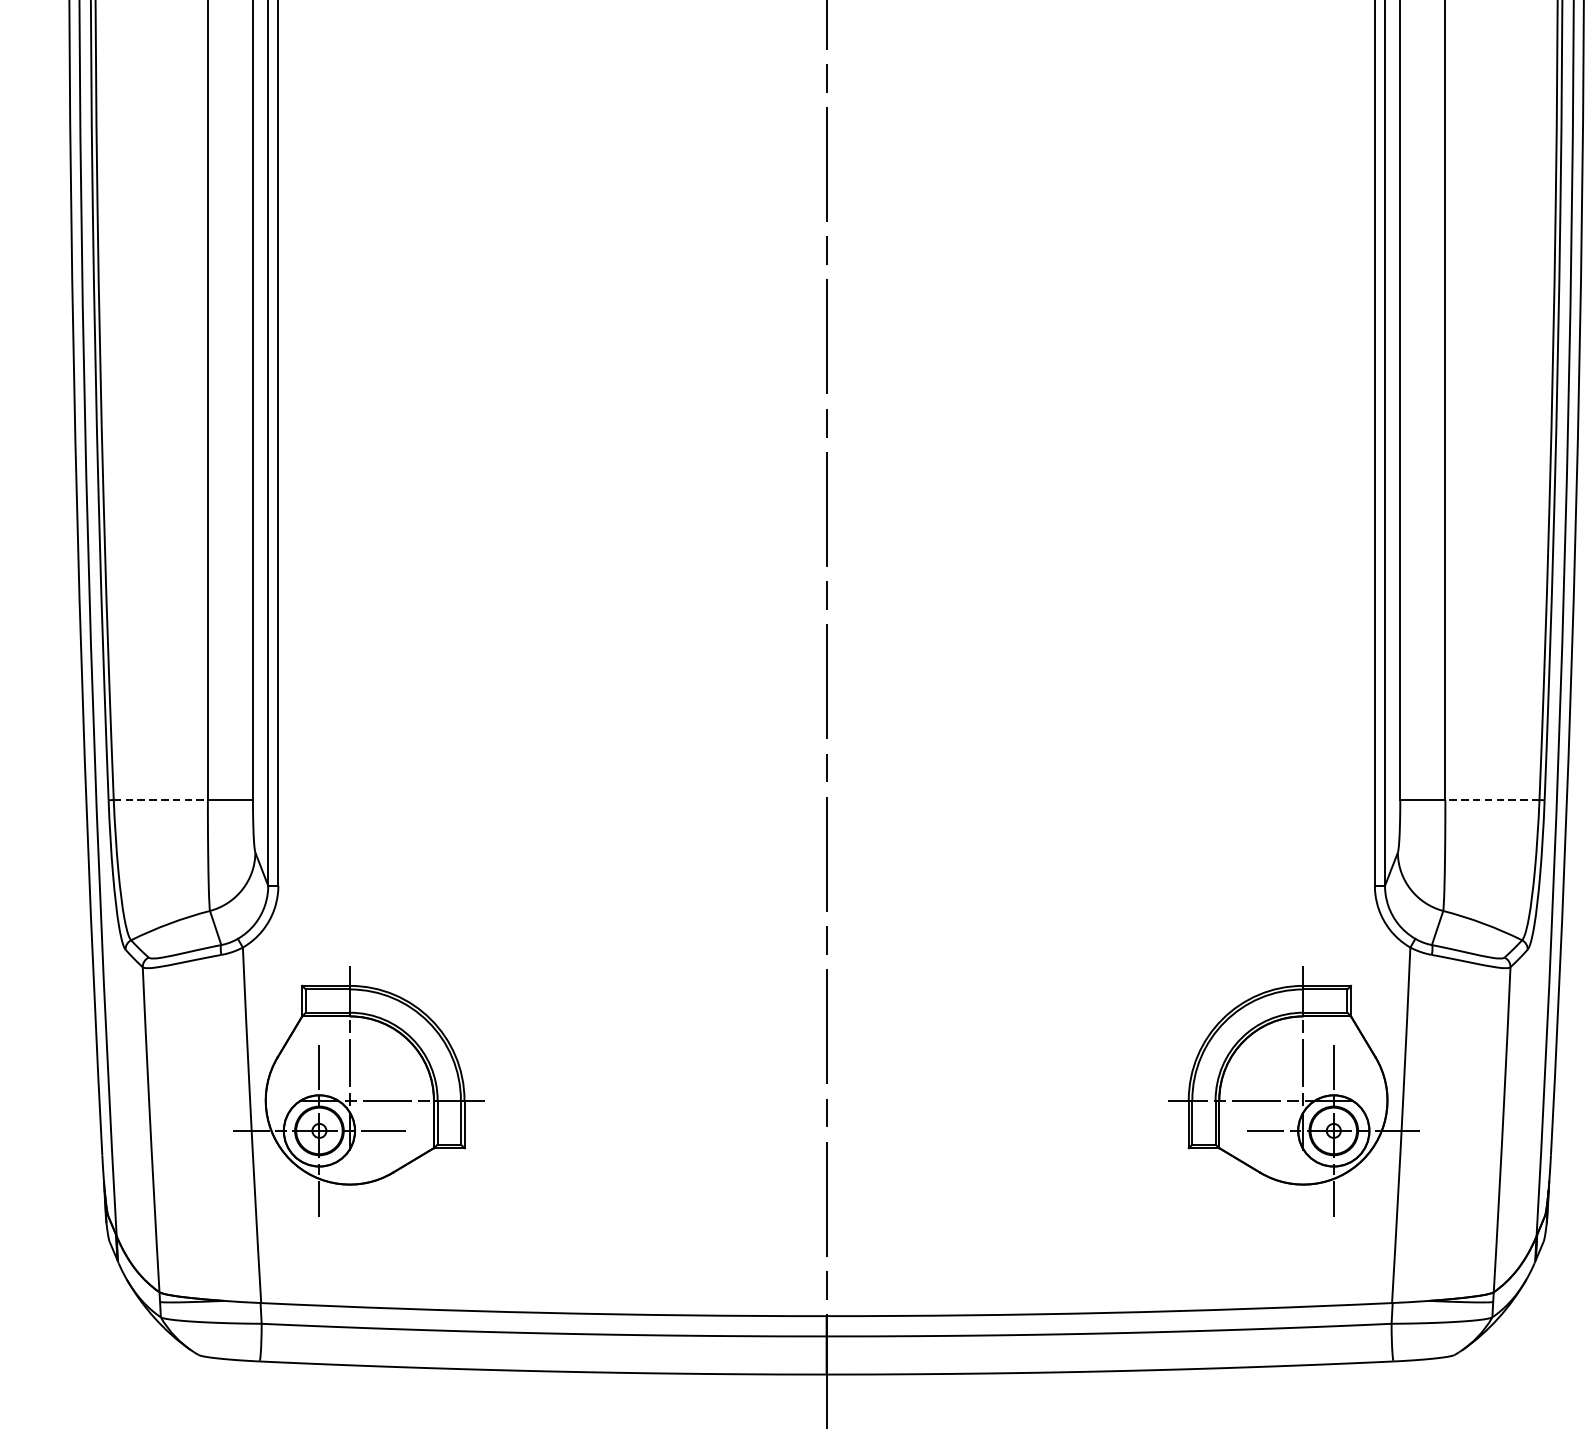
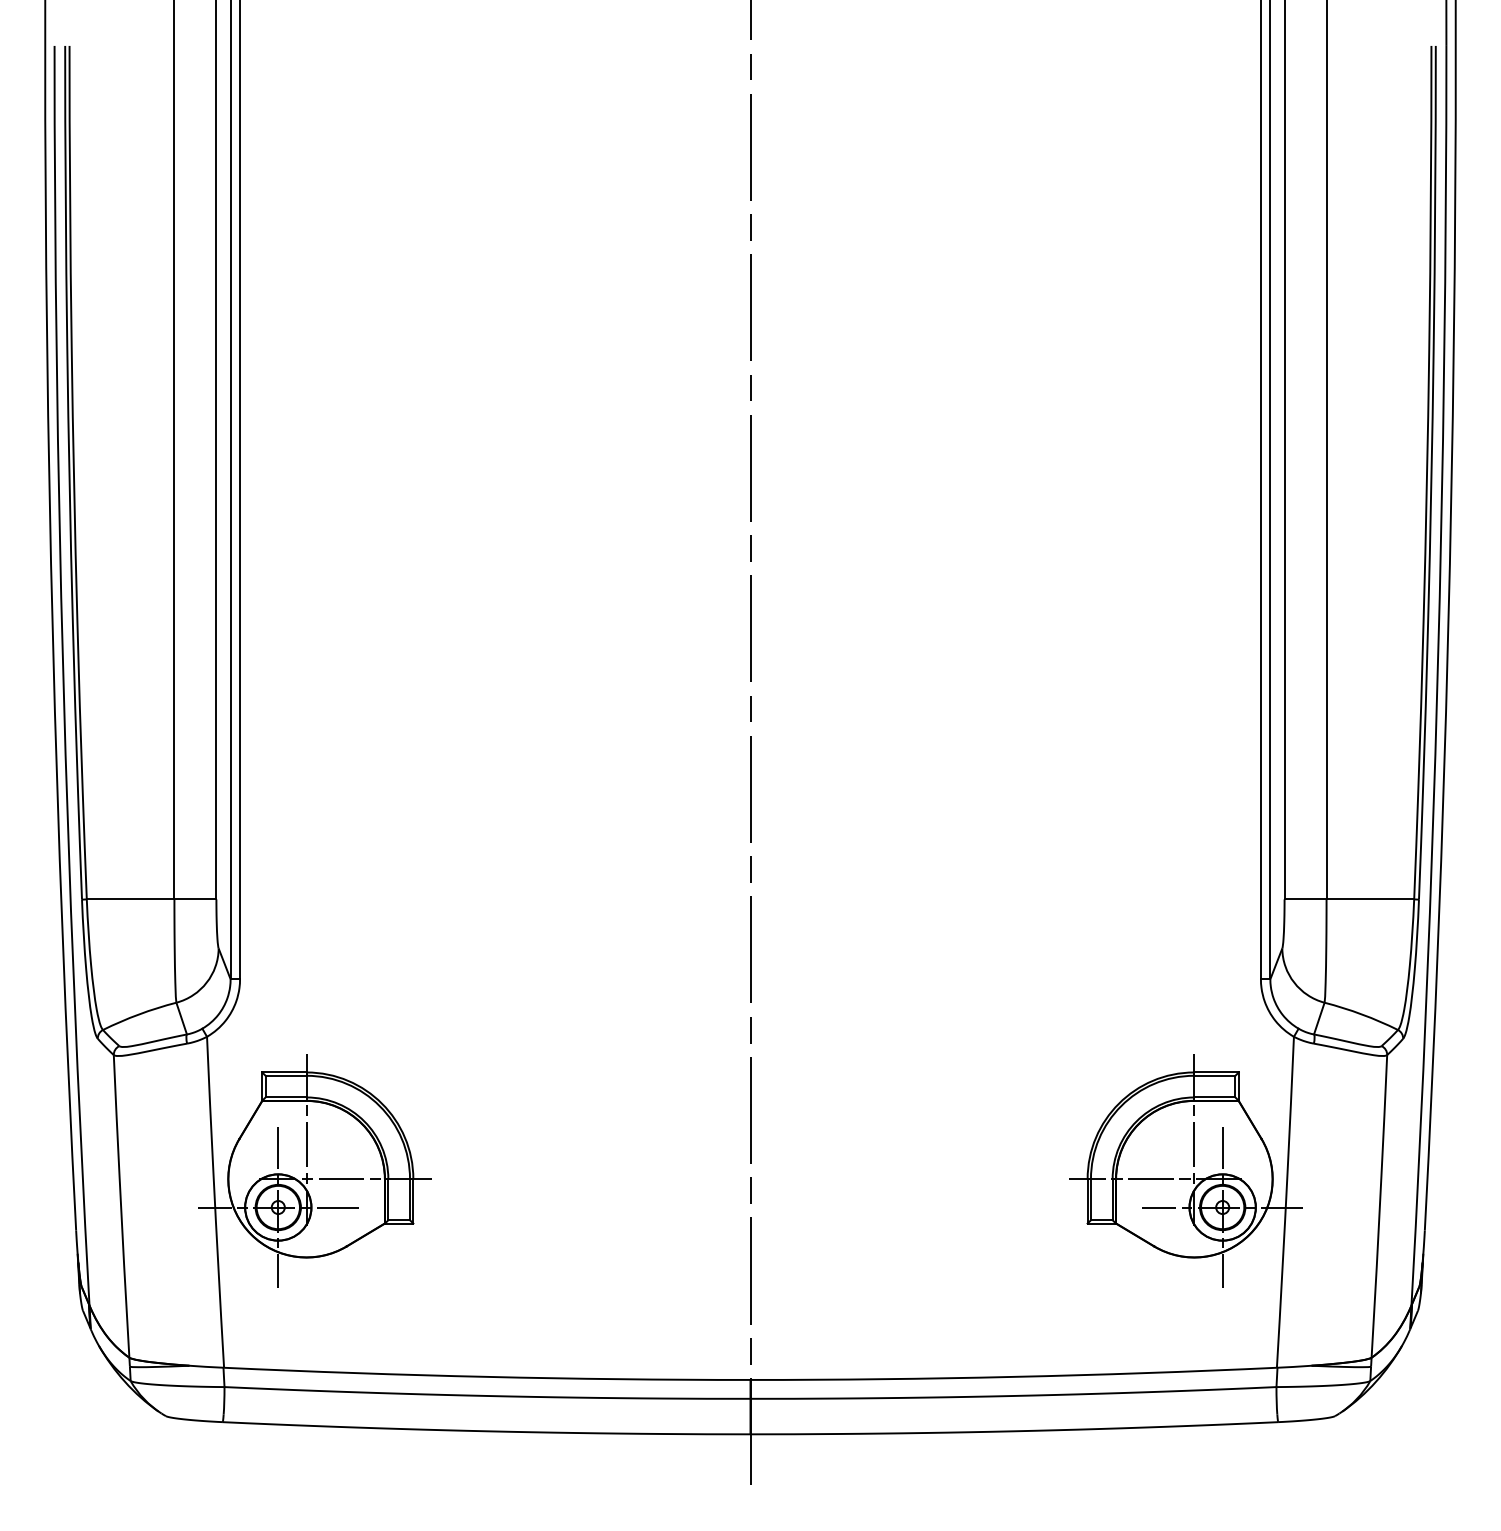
line: (160, 800) -> (130, 899), dashed -> solid
line: (1492, 800) -> (1370, 899), dashed -> solid

